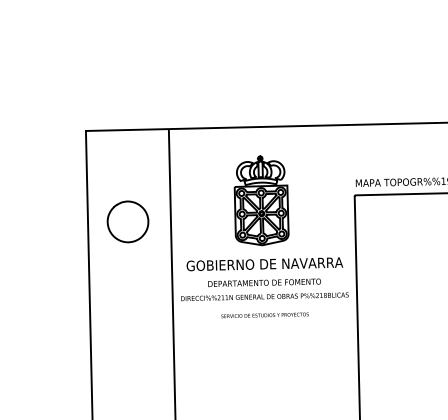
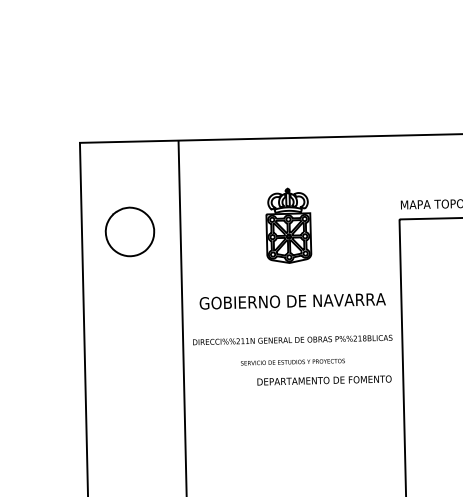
part: (261, 200) -> (288, 225), size x0.7
part: (127, 221) -> (129, 231), moved
text: (264, 282) -> (324, 380), moved

